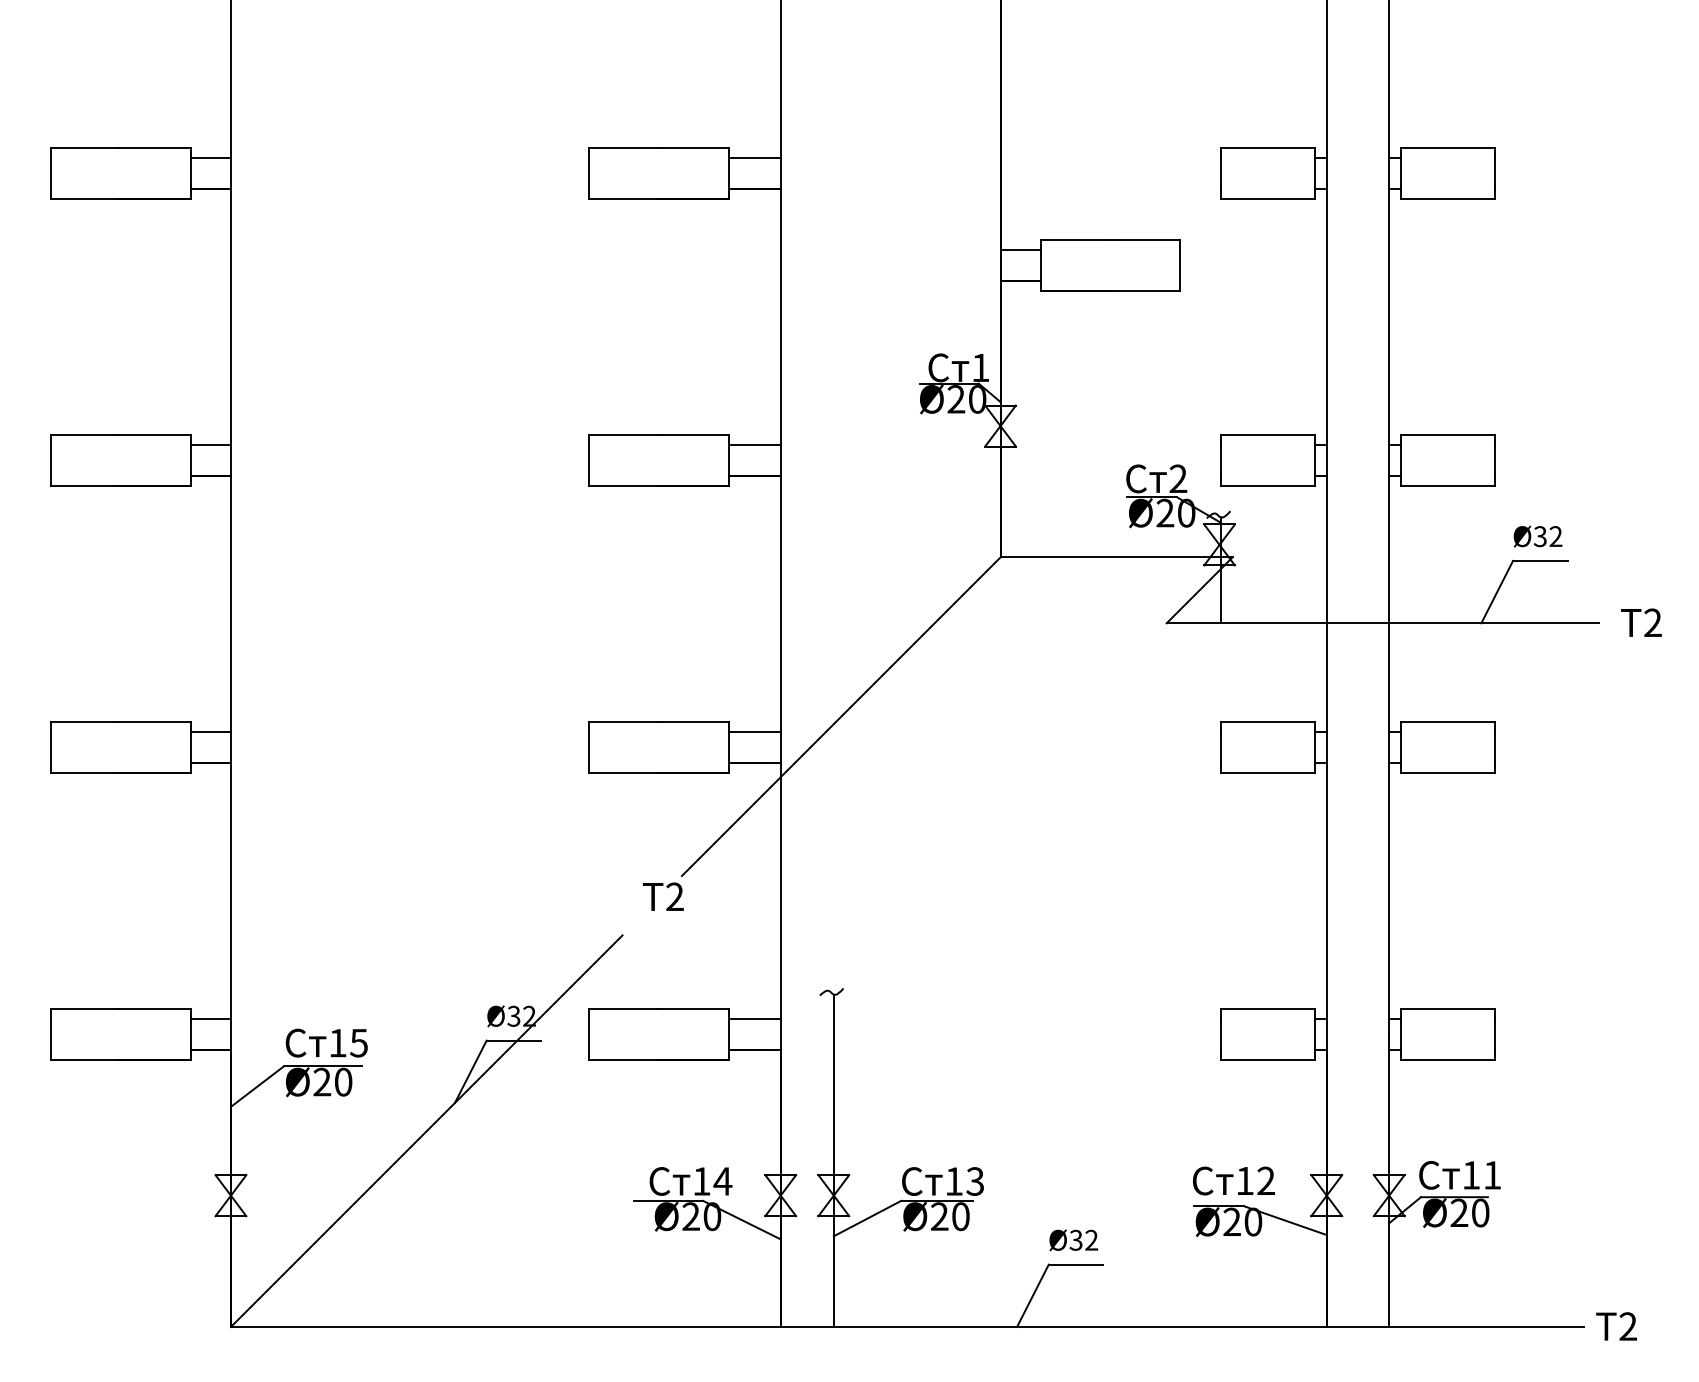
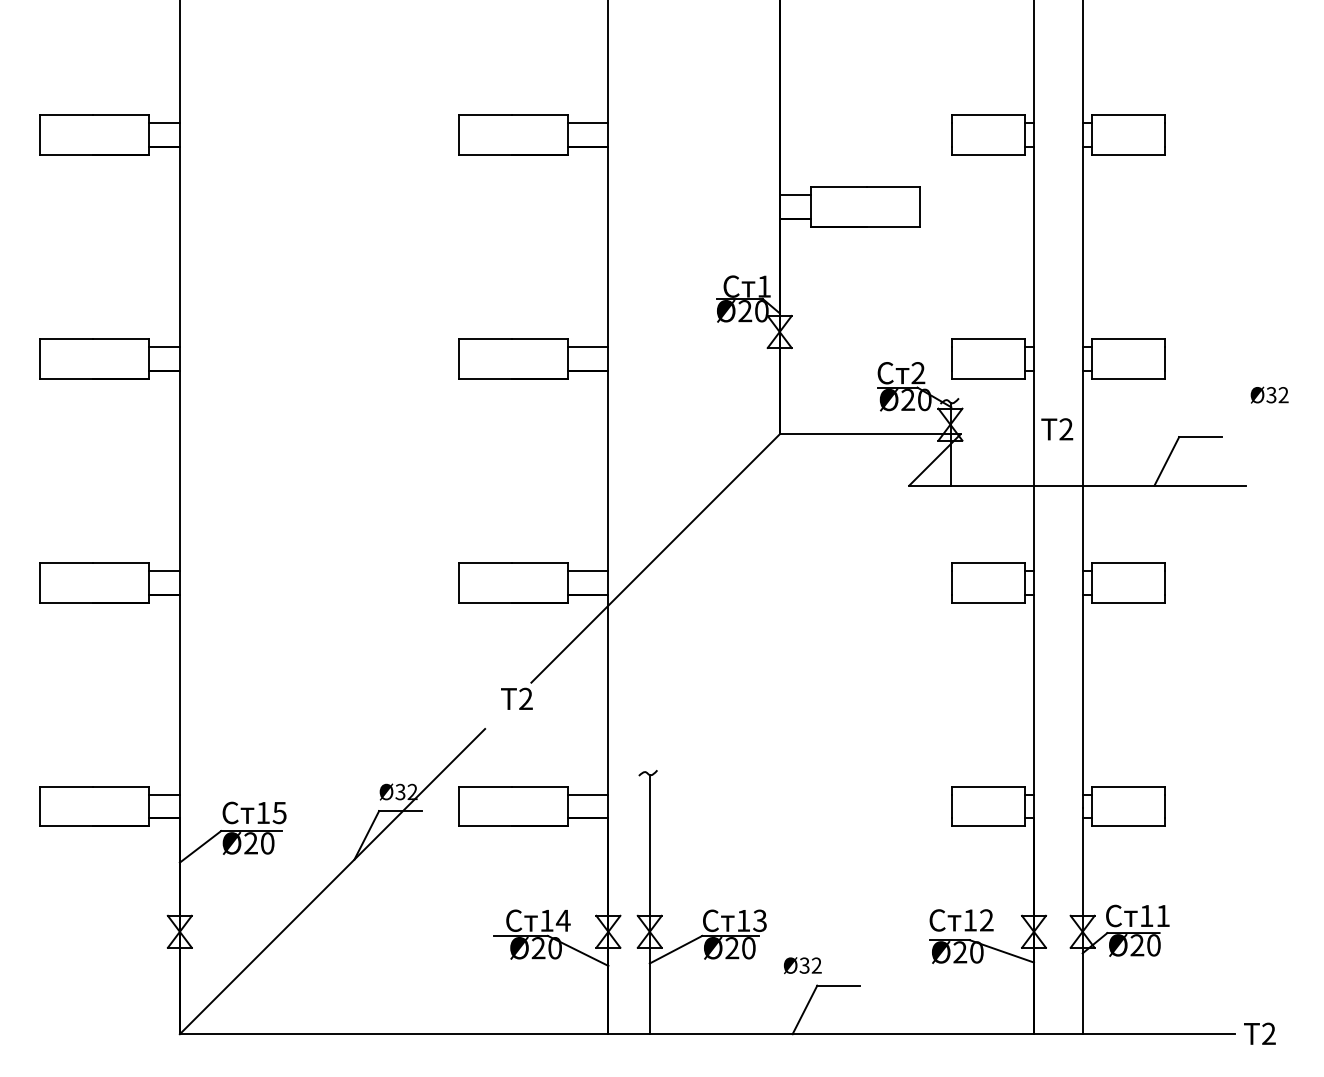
text: (1537, 535) -> (1269, 394), moved
text: (1641, 623) -> (1057, 429), moved
text: (1073, 1240) -> (802, 965), moved

